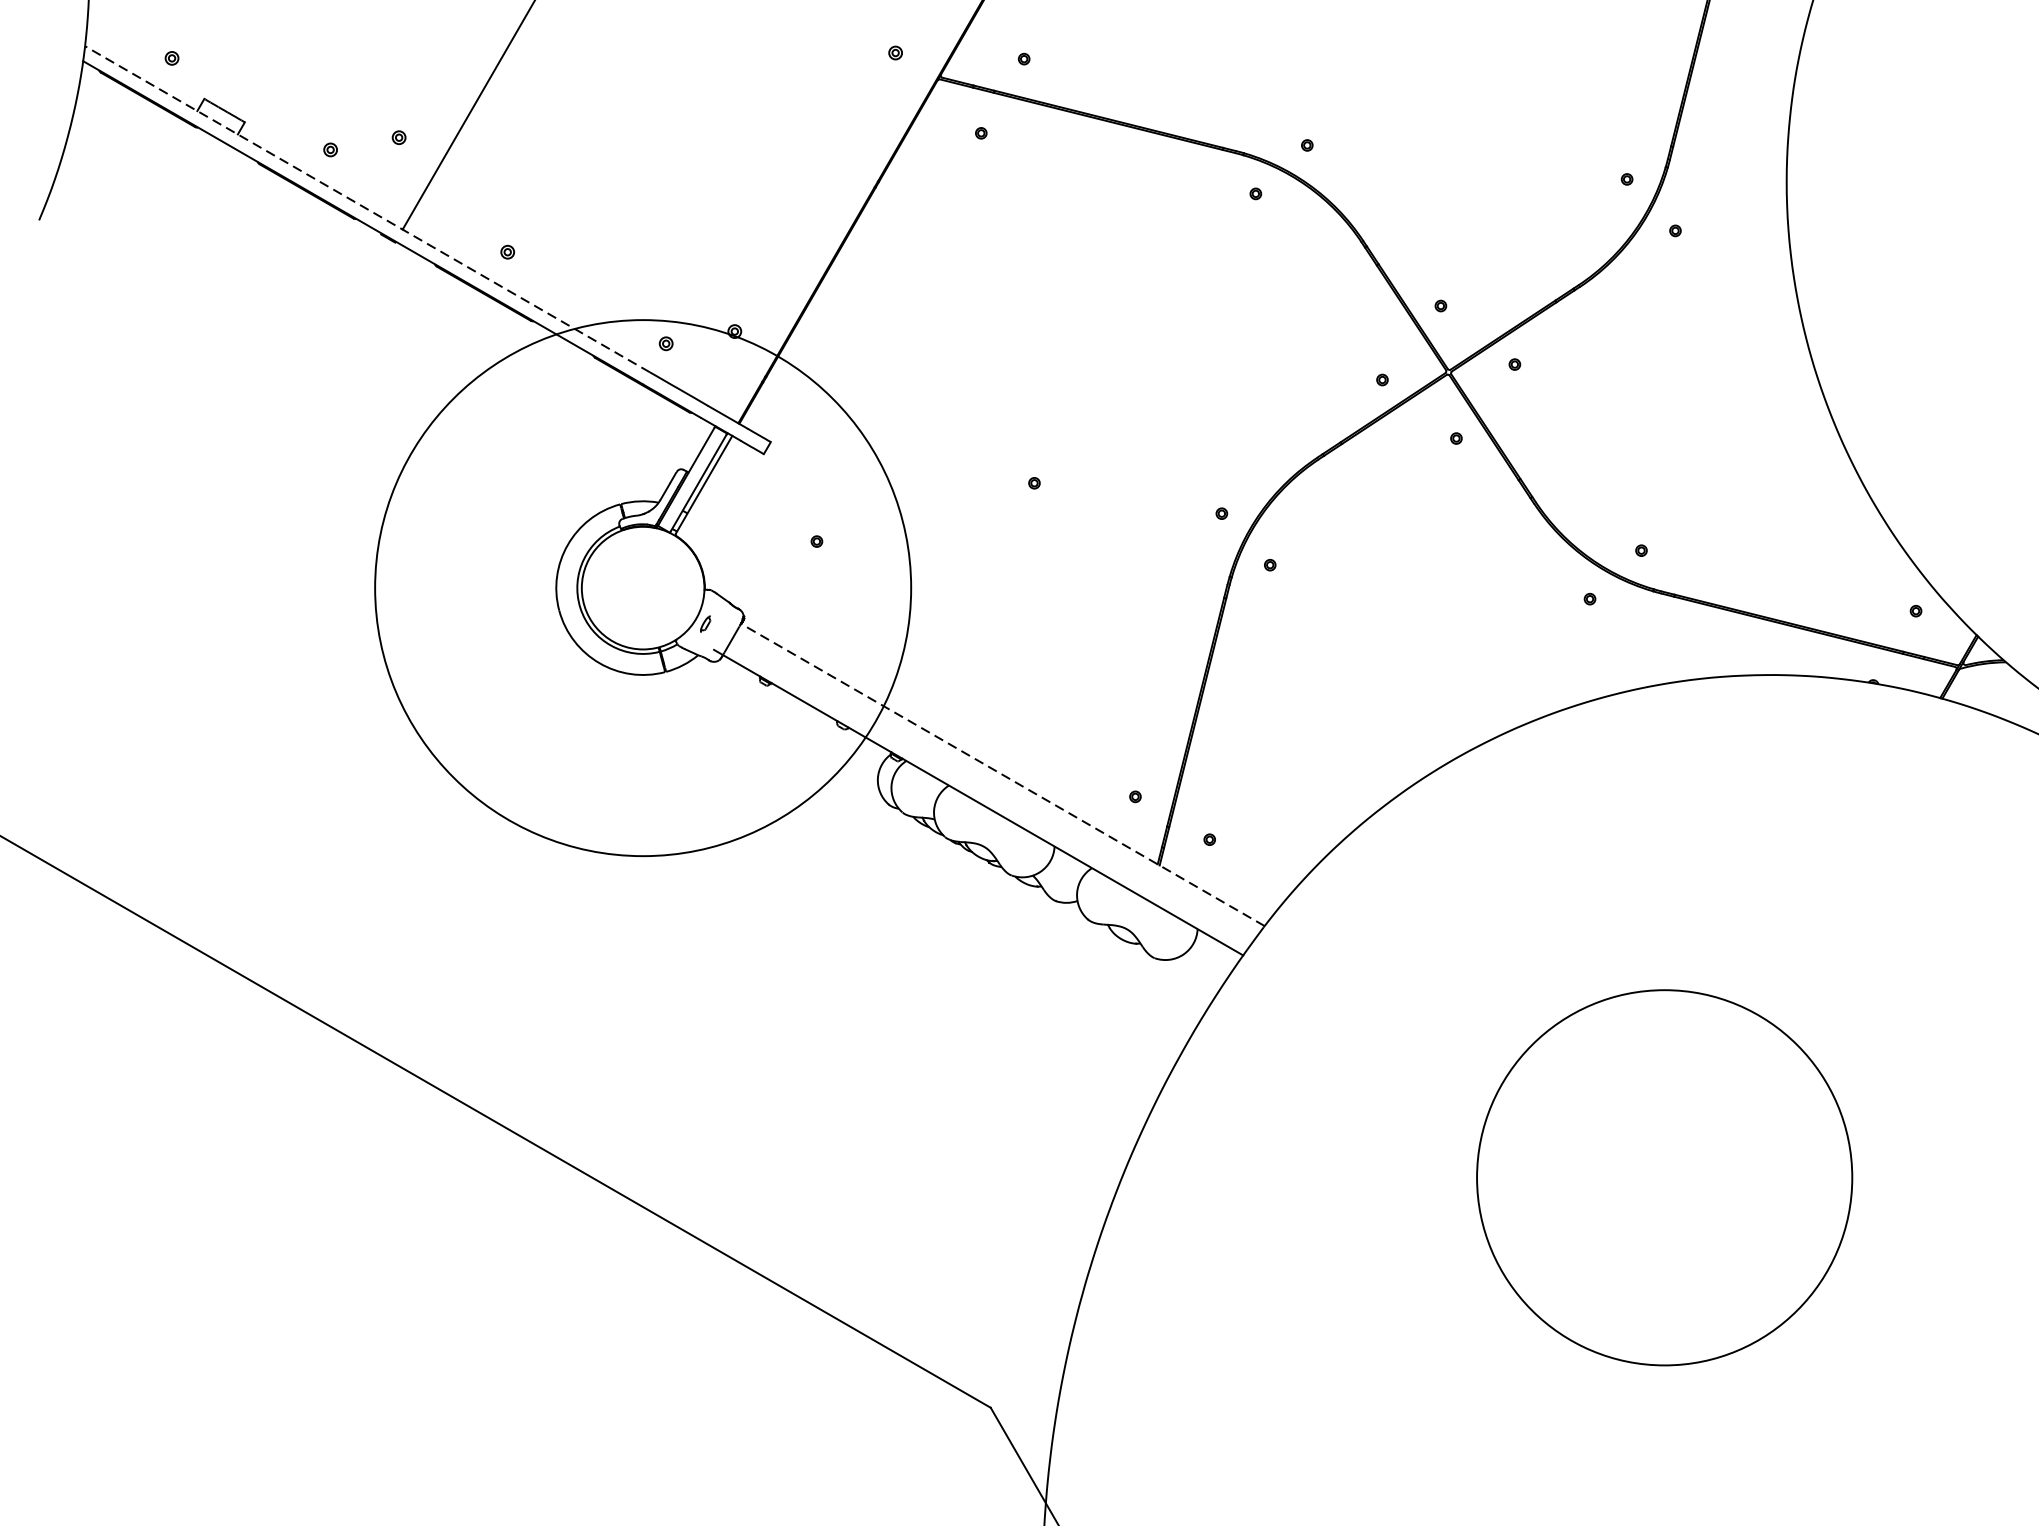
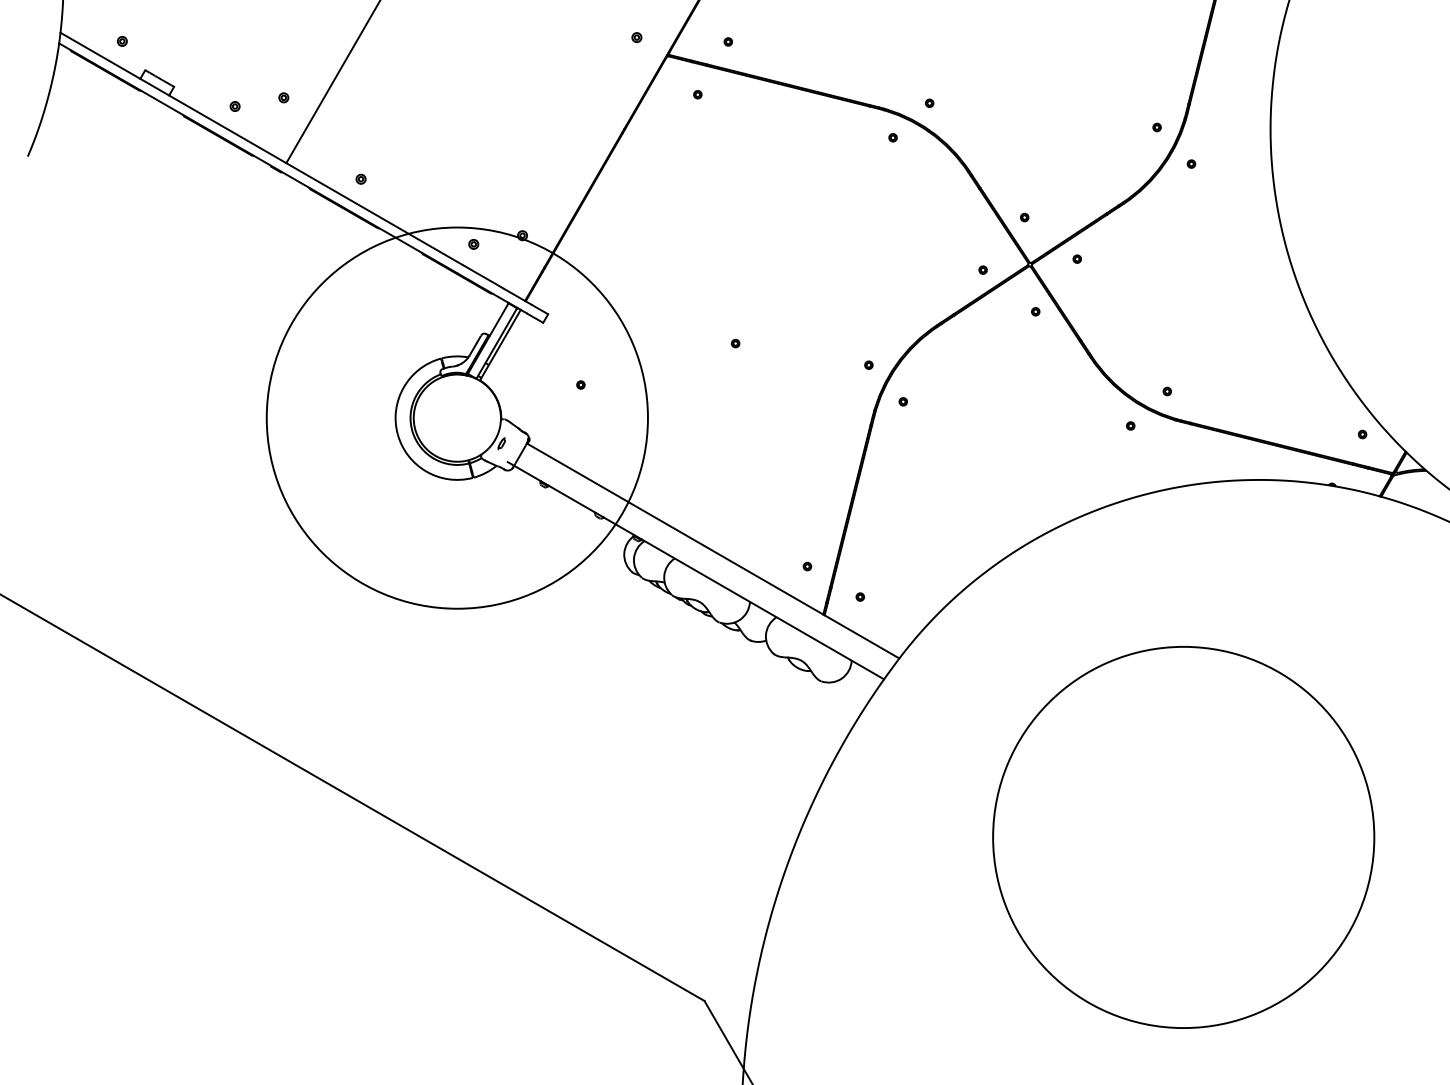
line: (367, 208) -> (261, 148), dashed -> solid
line: (1003, 774) -> (713, 550), dashed -> solid
circle: (1664, 1177) -> (1183, 837), size x1.43

